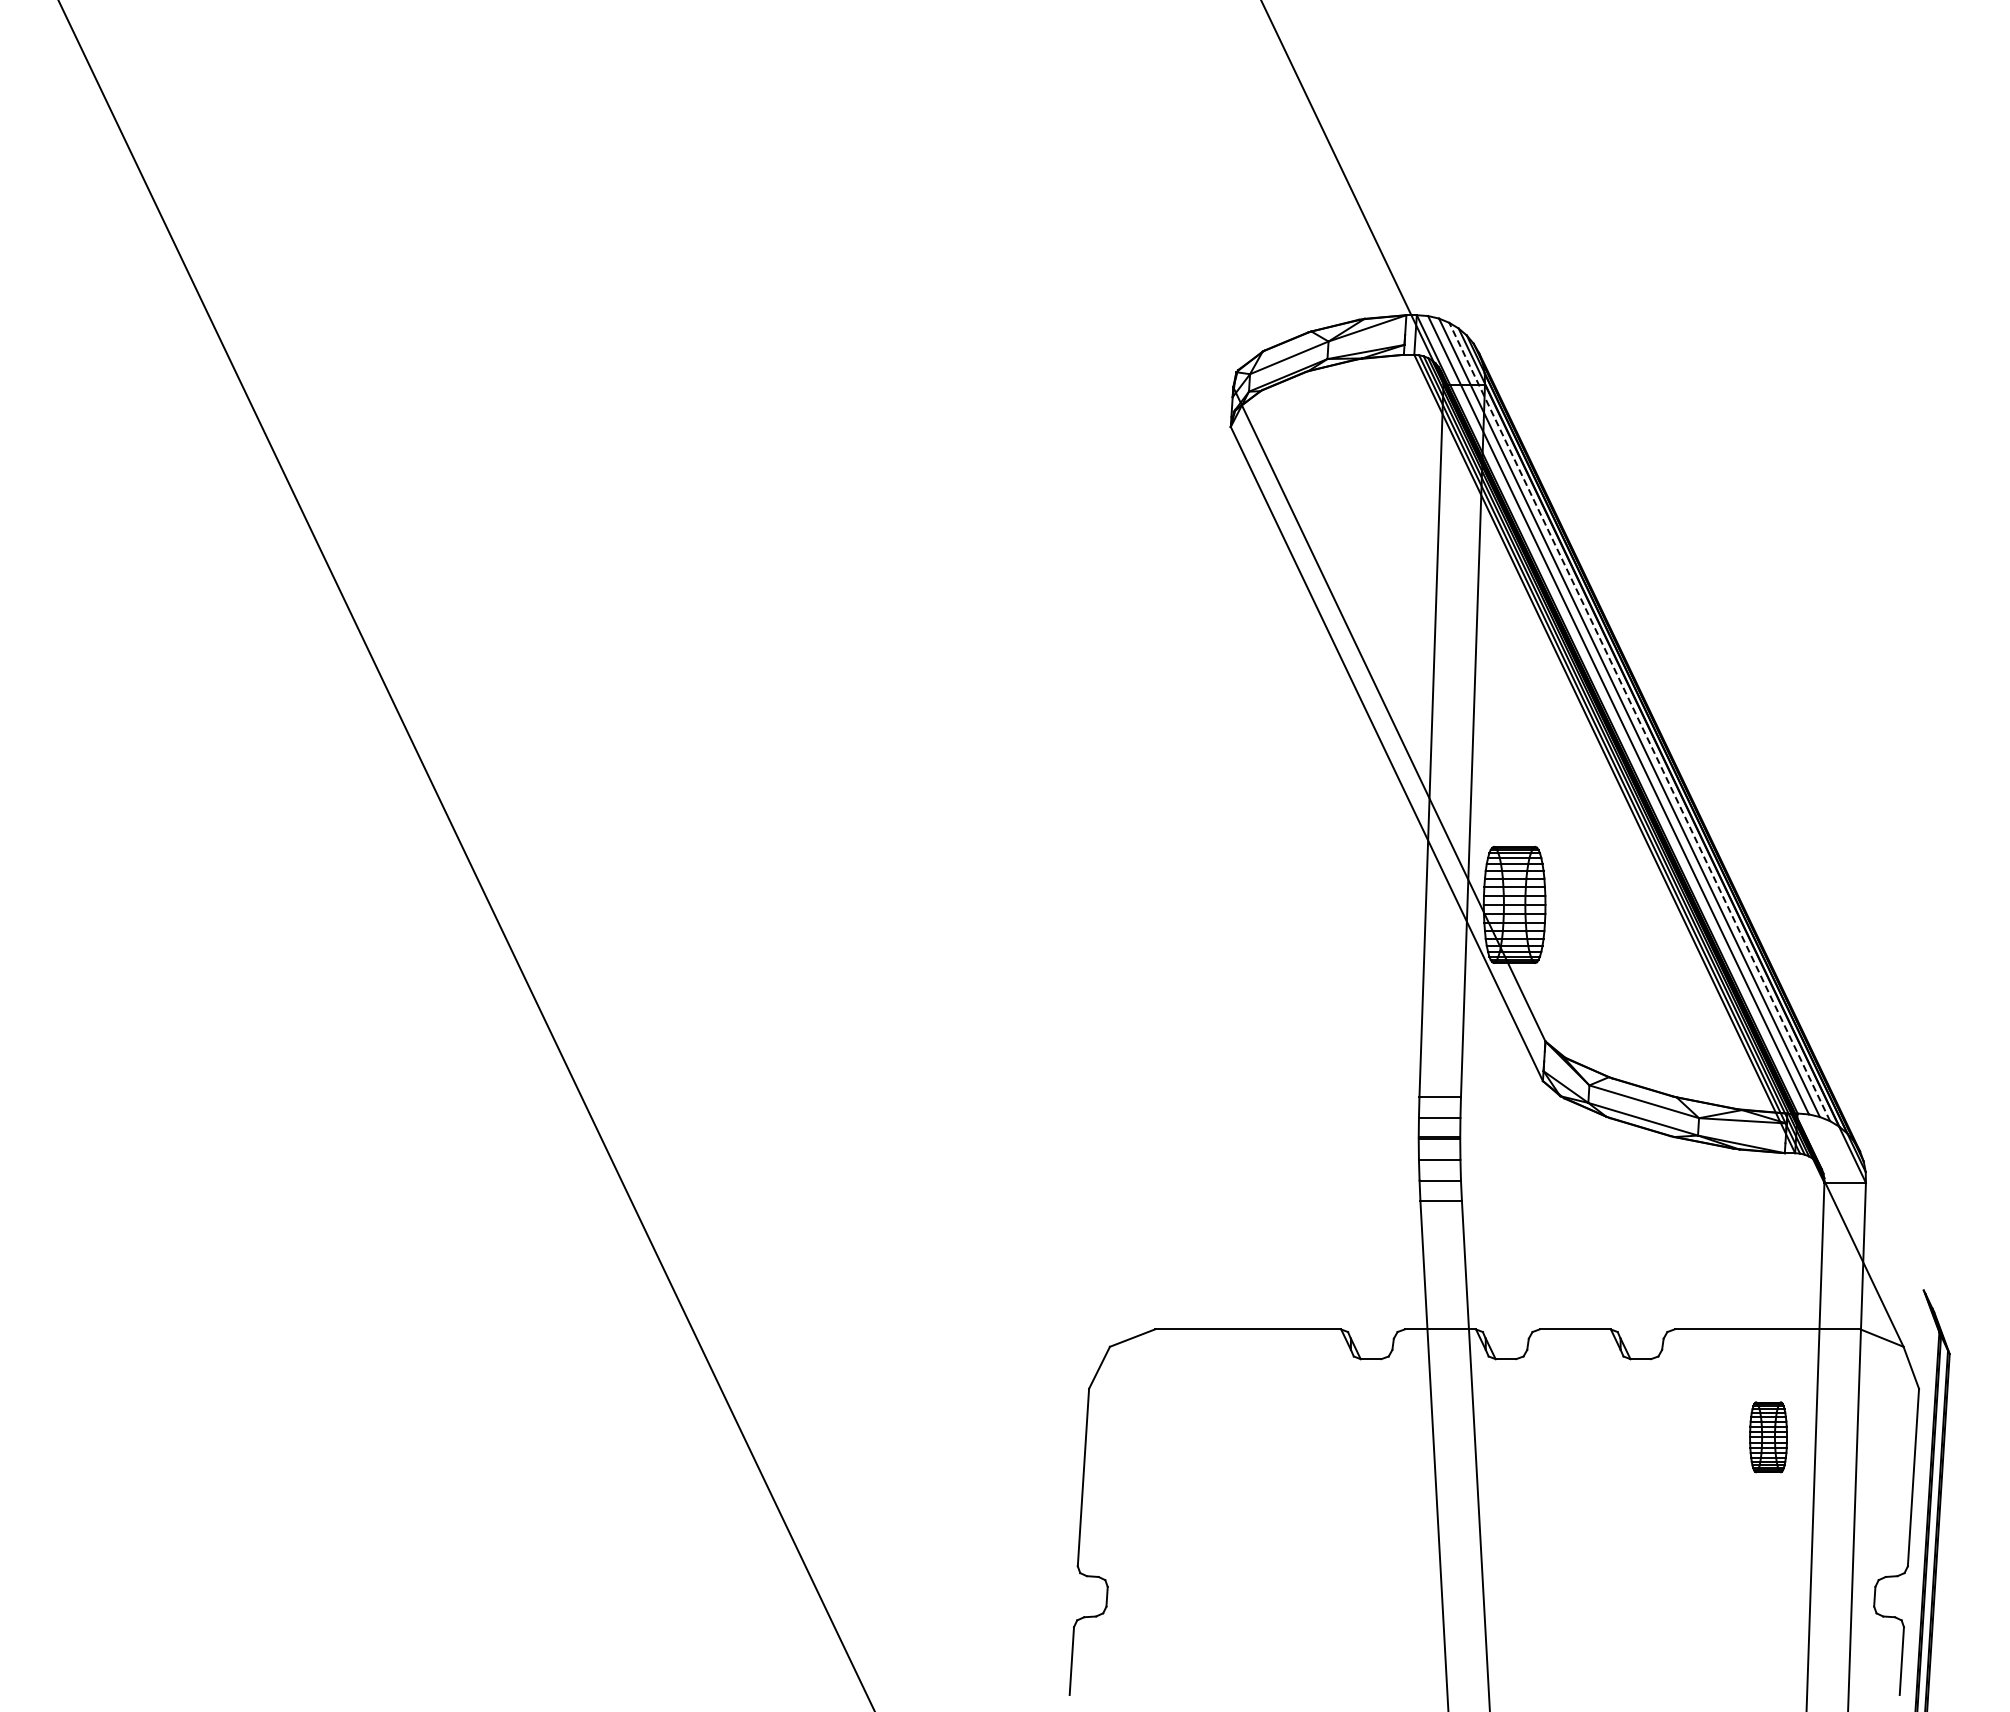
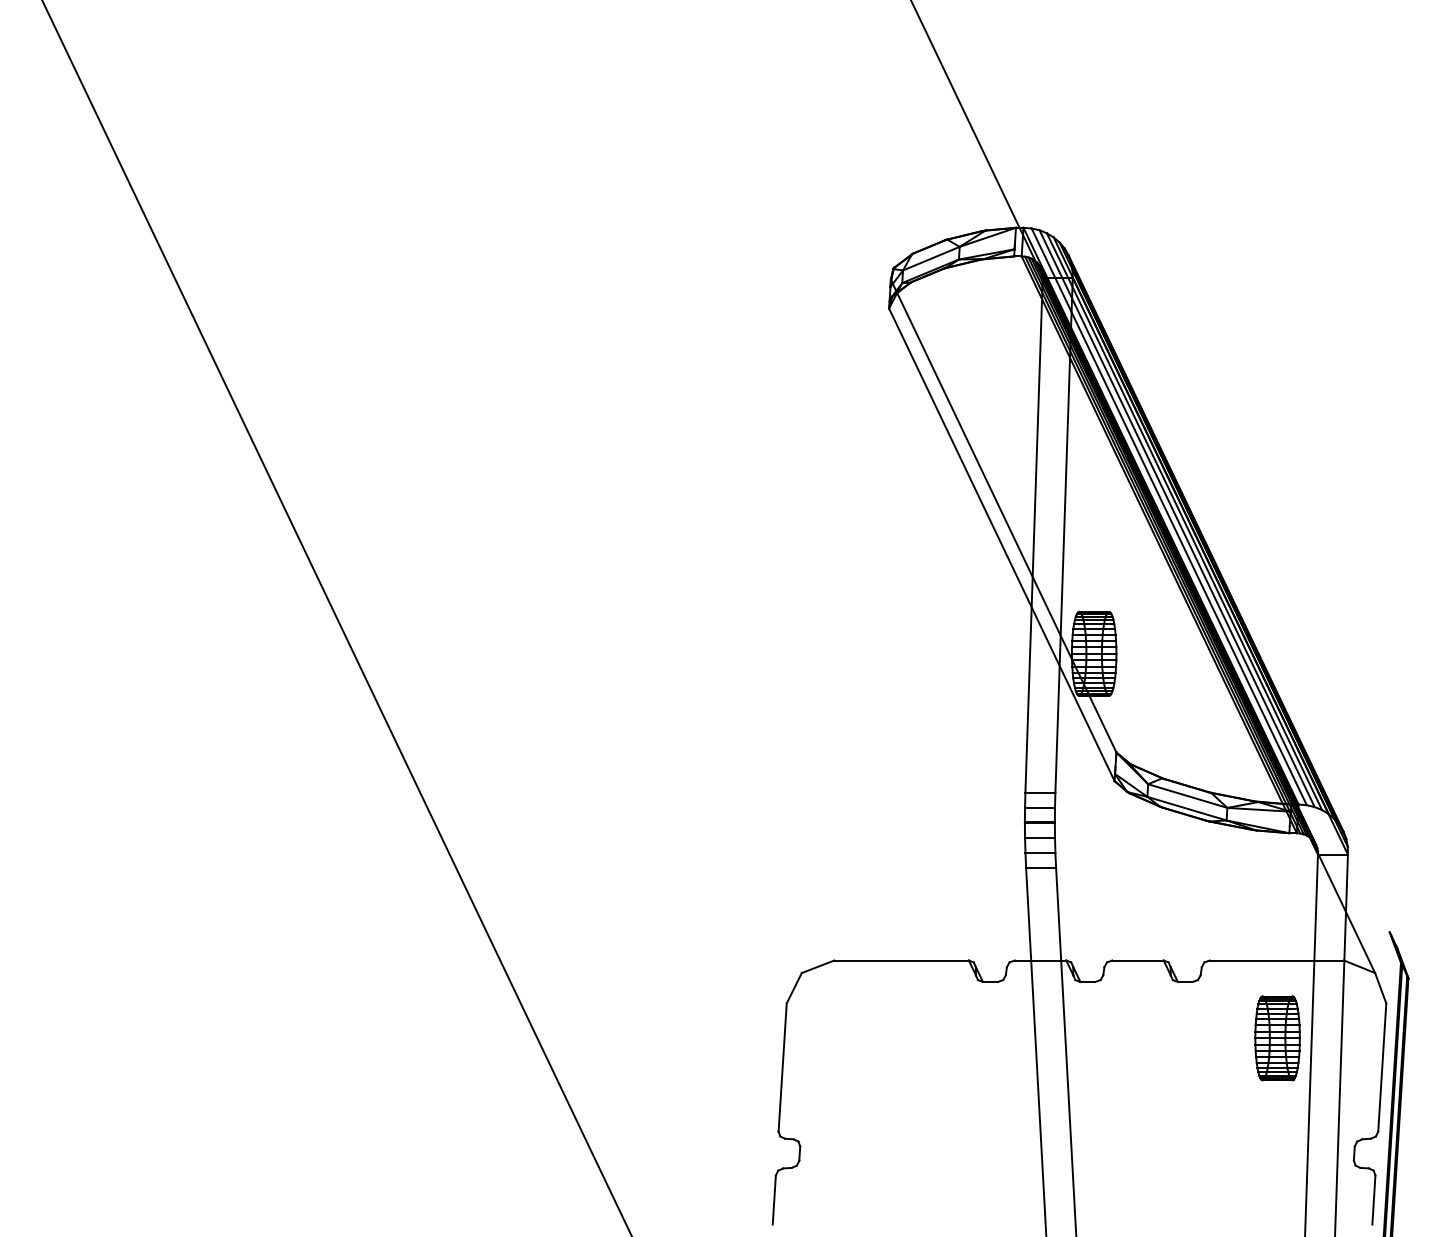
line: (1639, 721) -> (1184, 521), dashed -> solid
part: (1768, 1437) -> (1277, 1038), size x1.67

